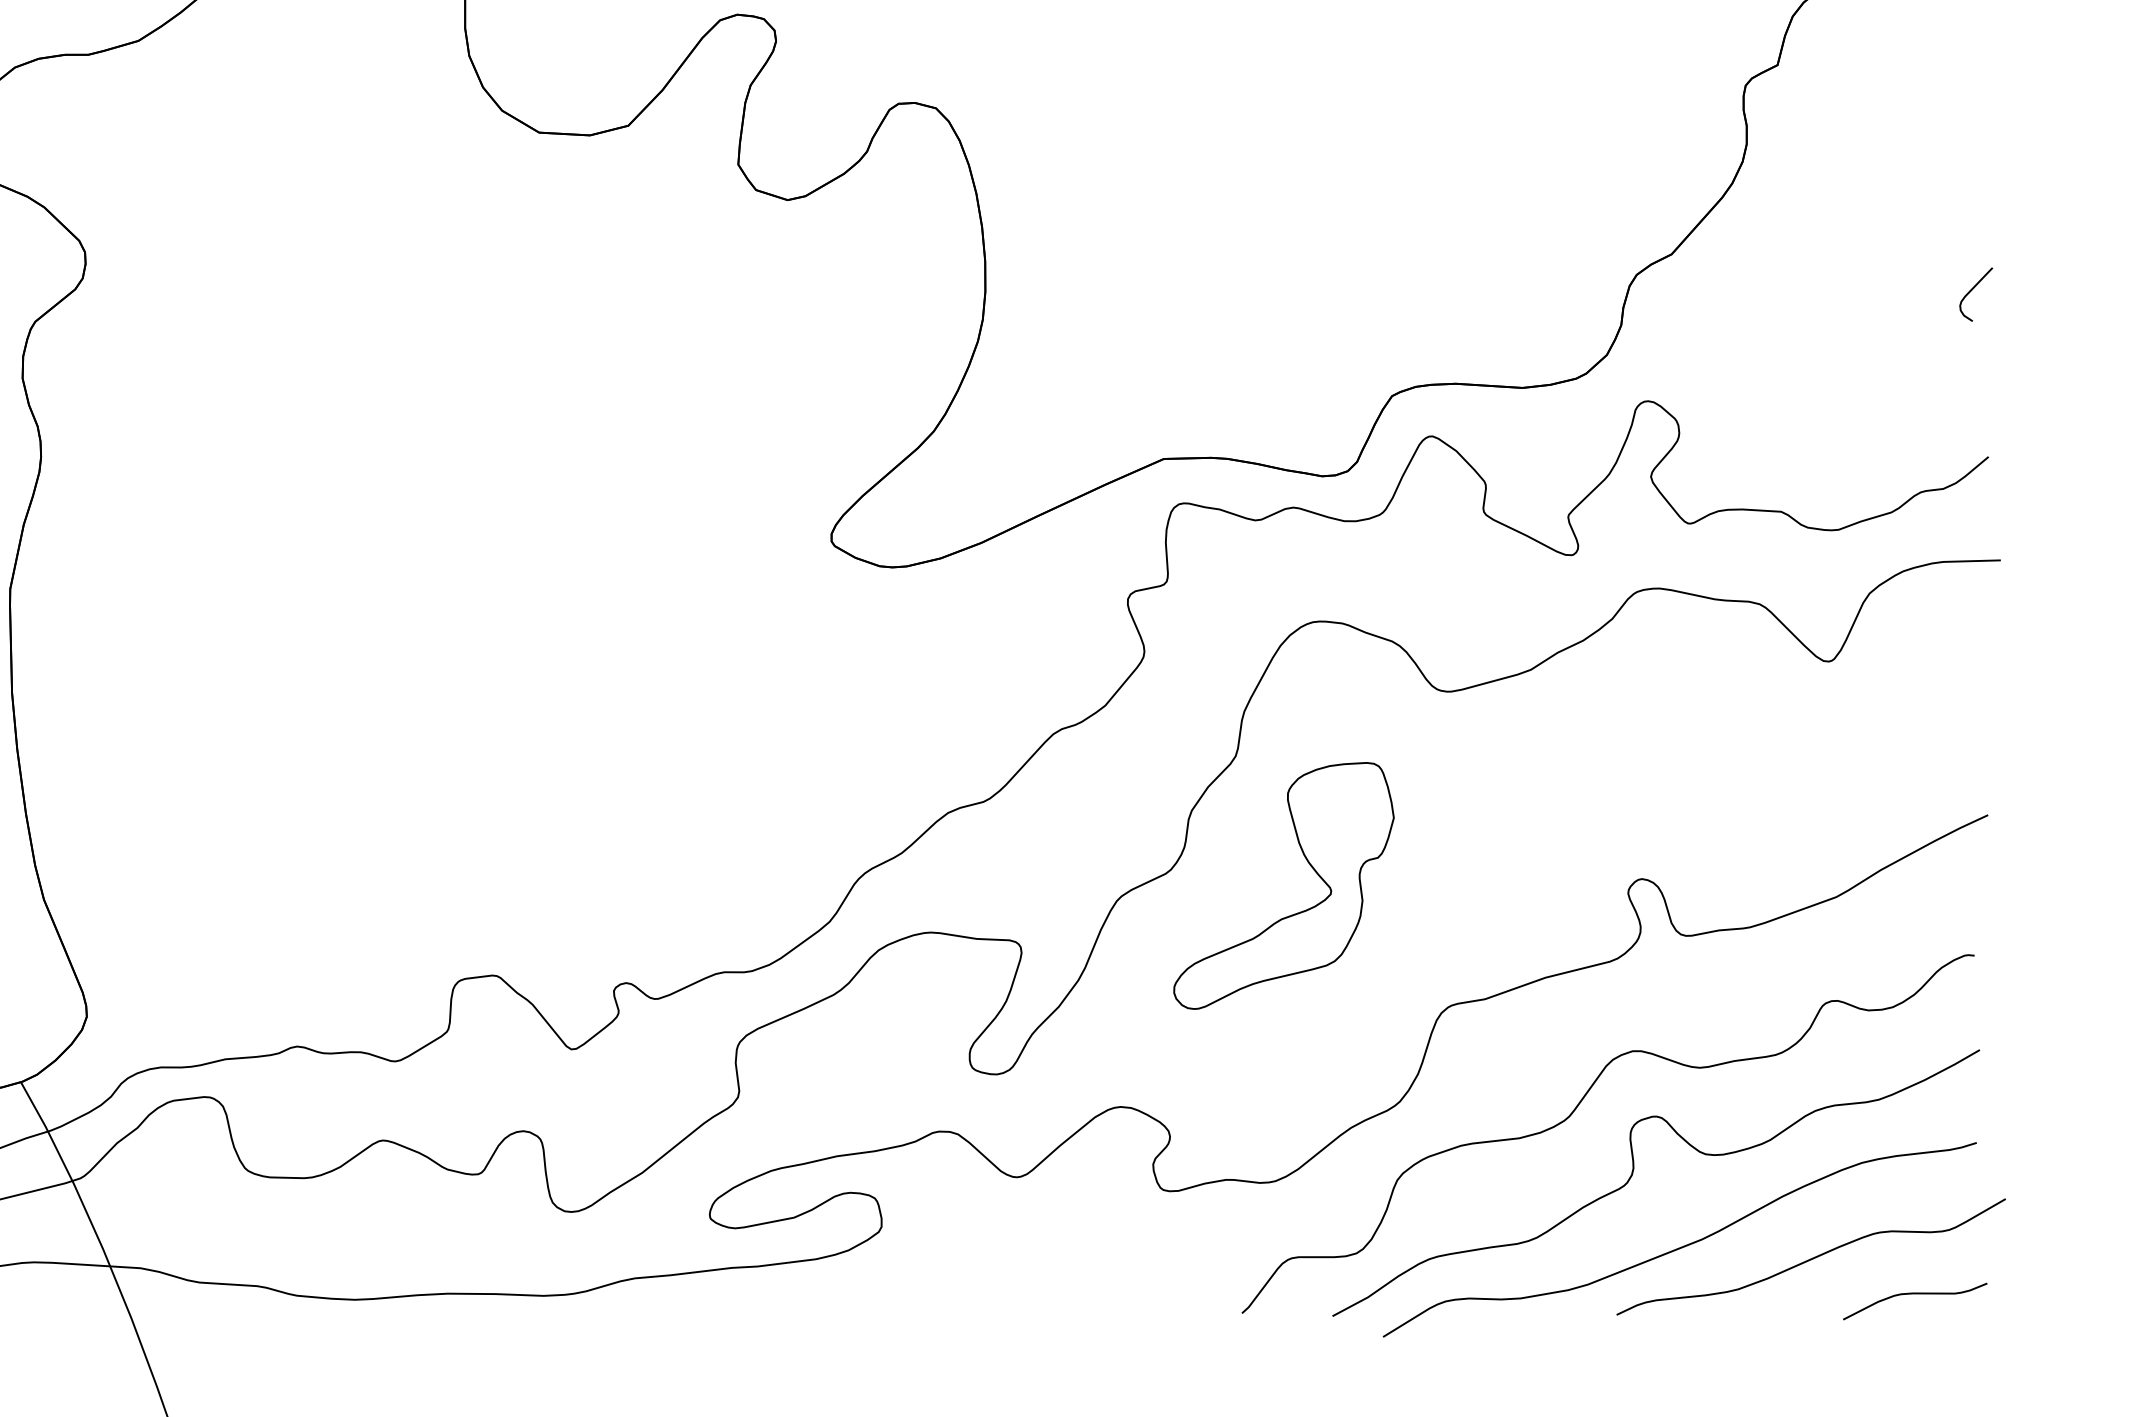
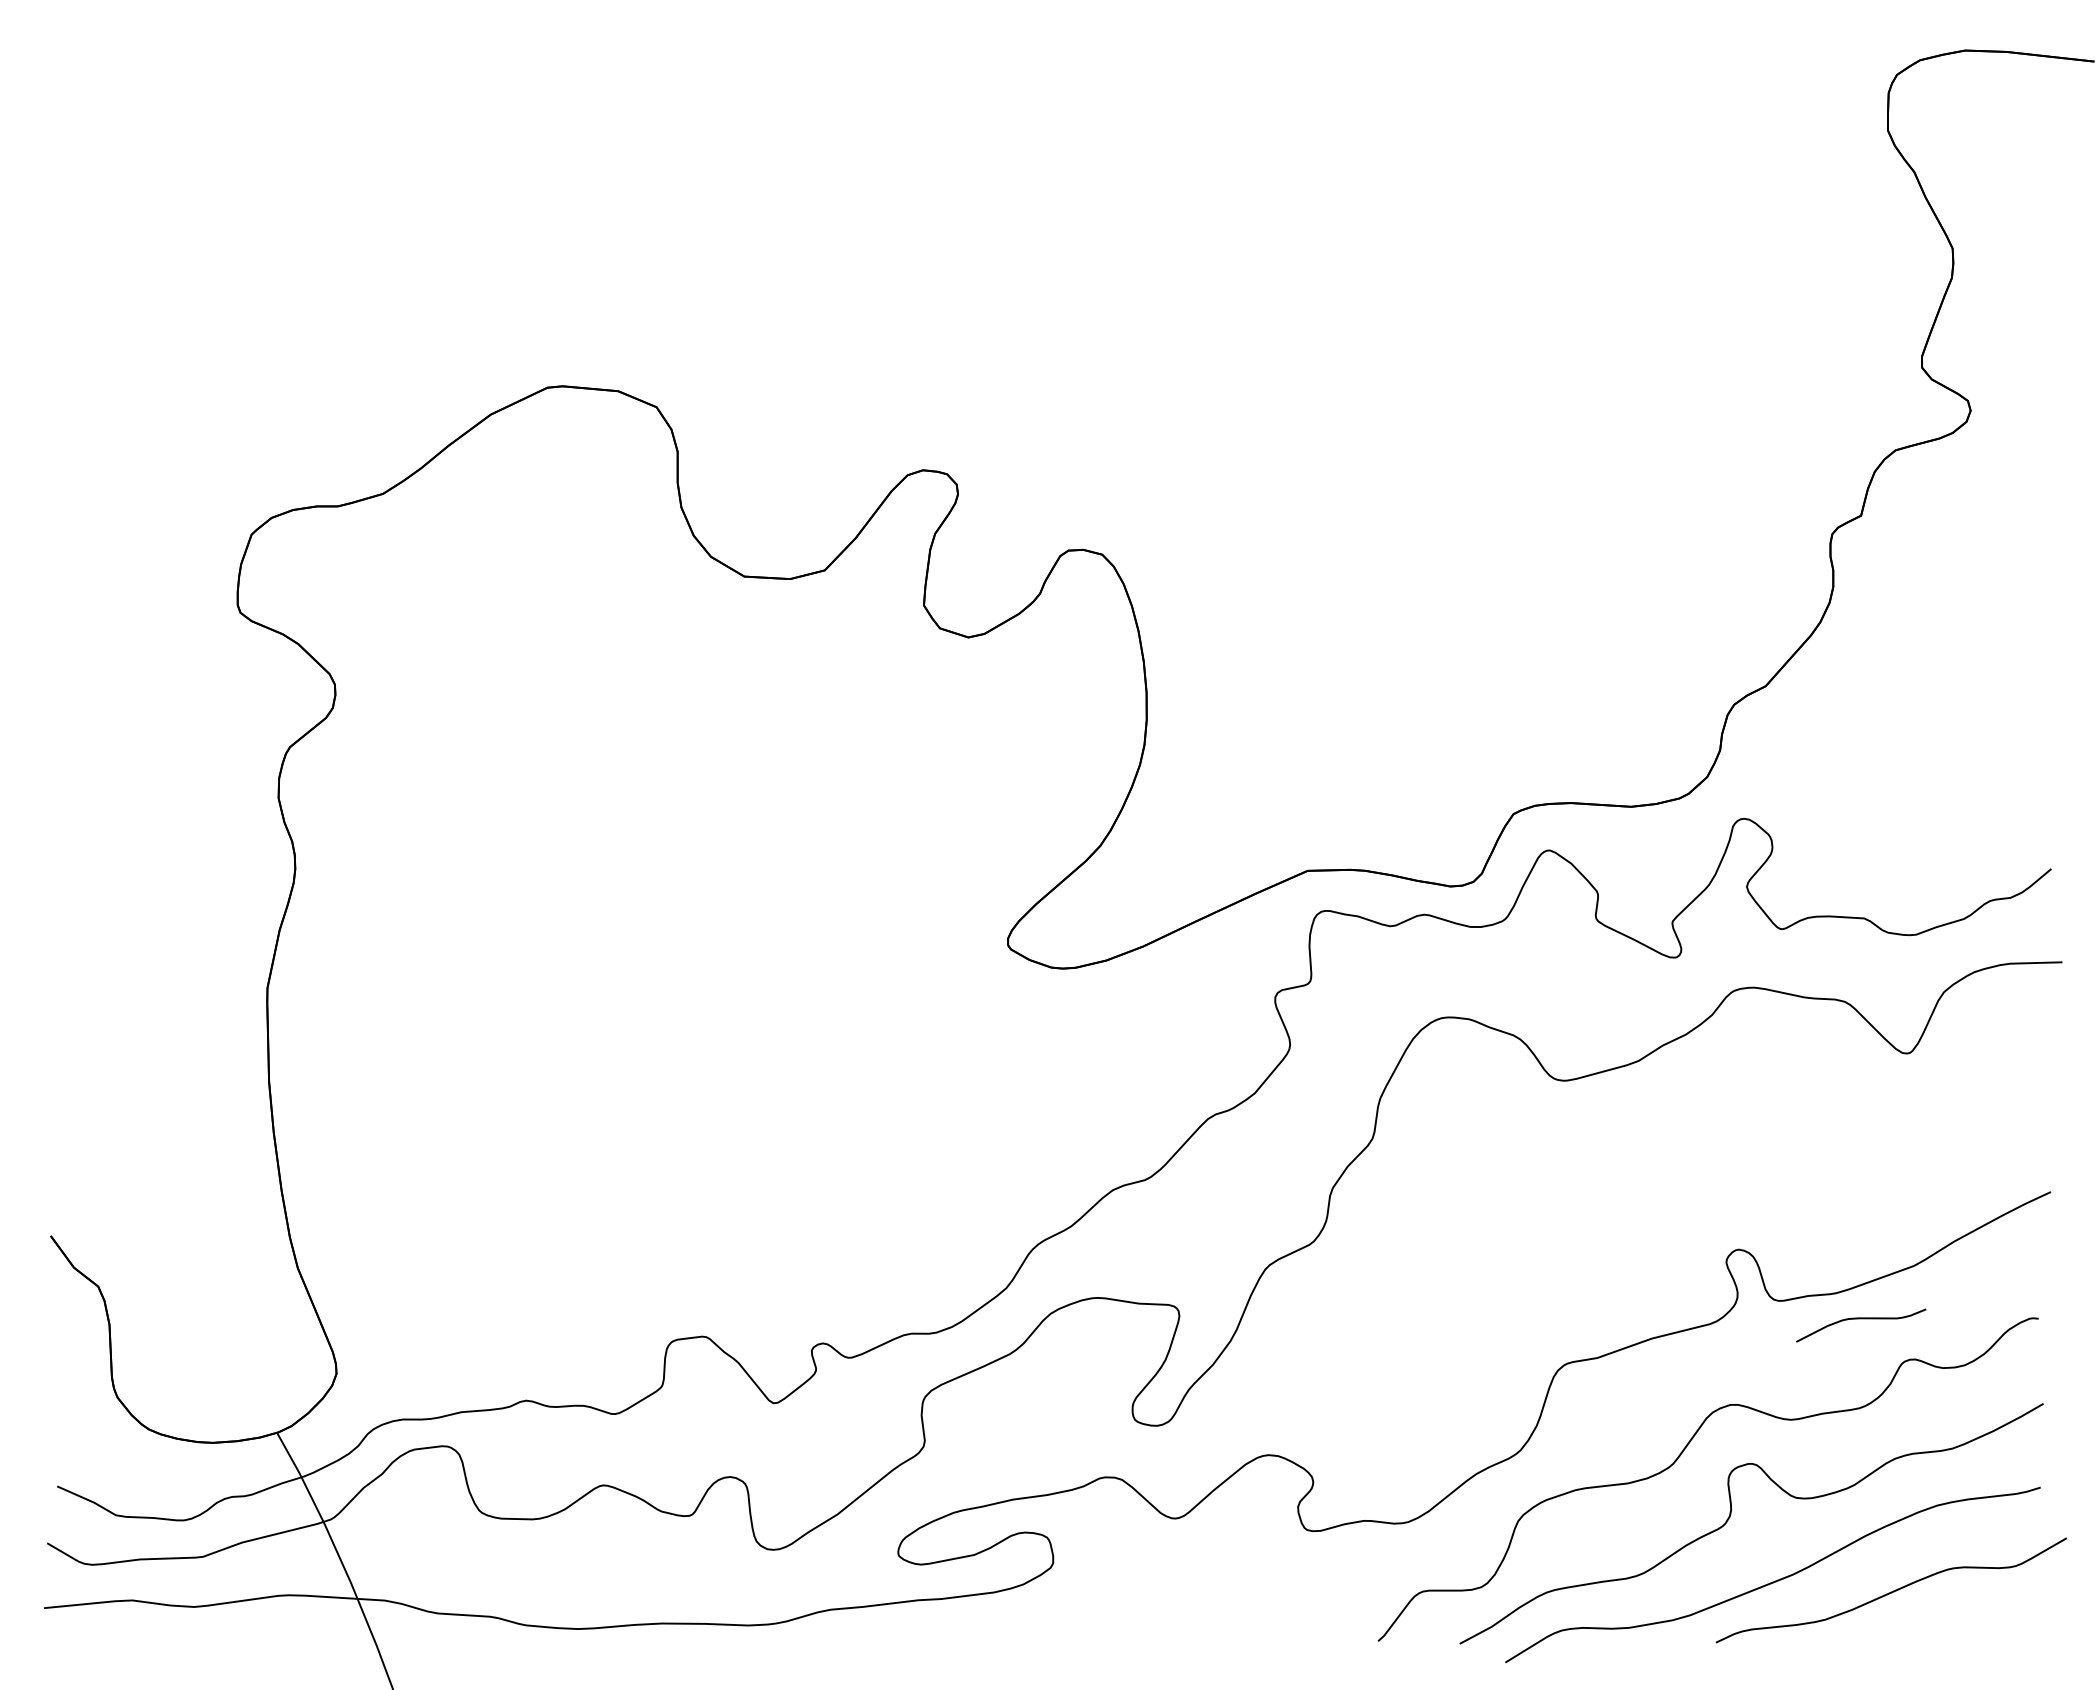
curve: (1972, 291) -> (2036, 719), removed
part: (1294, 913) -> (1425, 1280), removed
curve: (1915, 1294) -> (1861, 1319), moved

